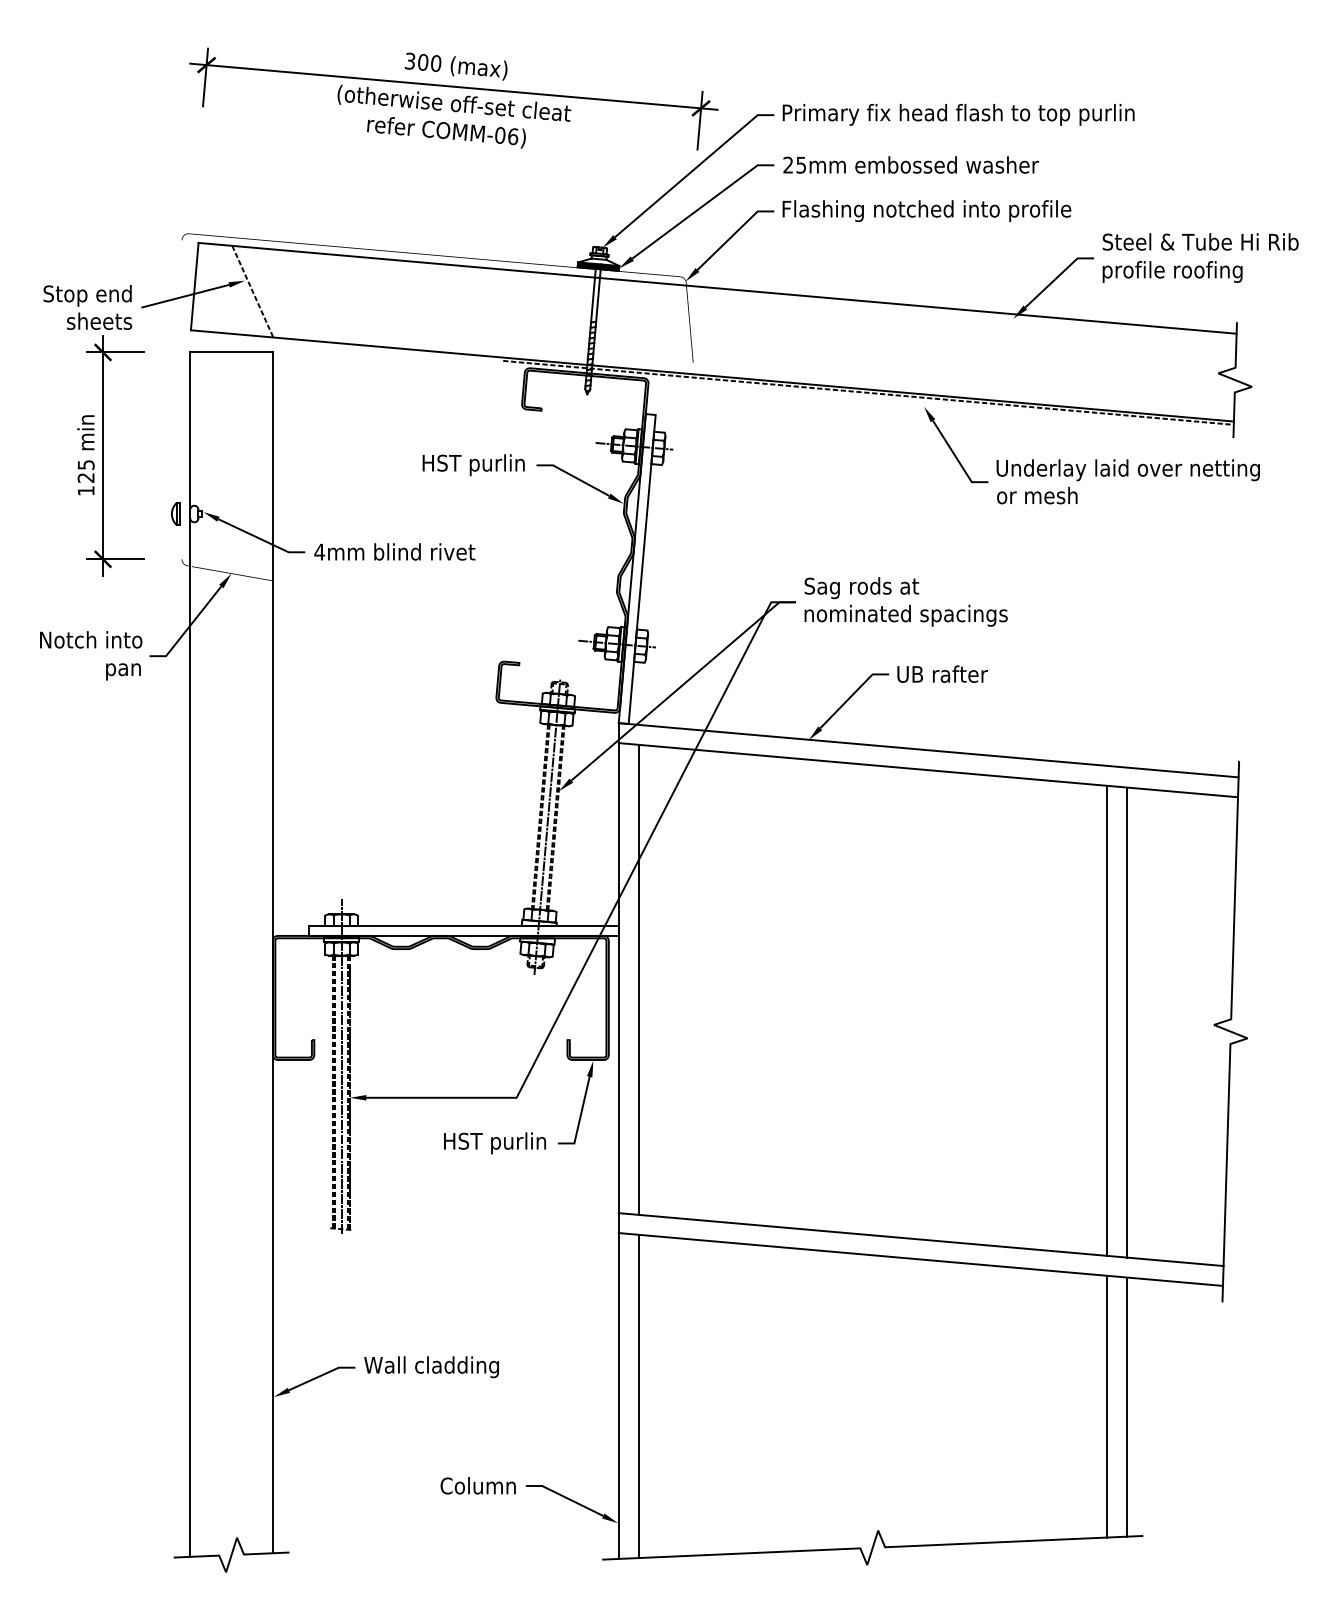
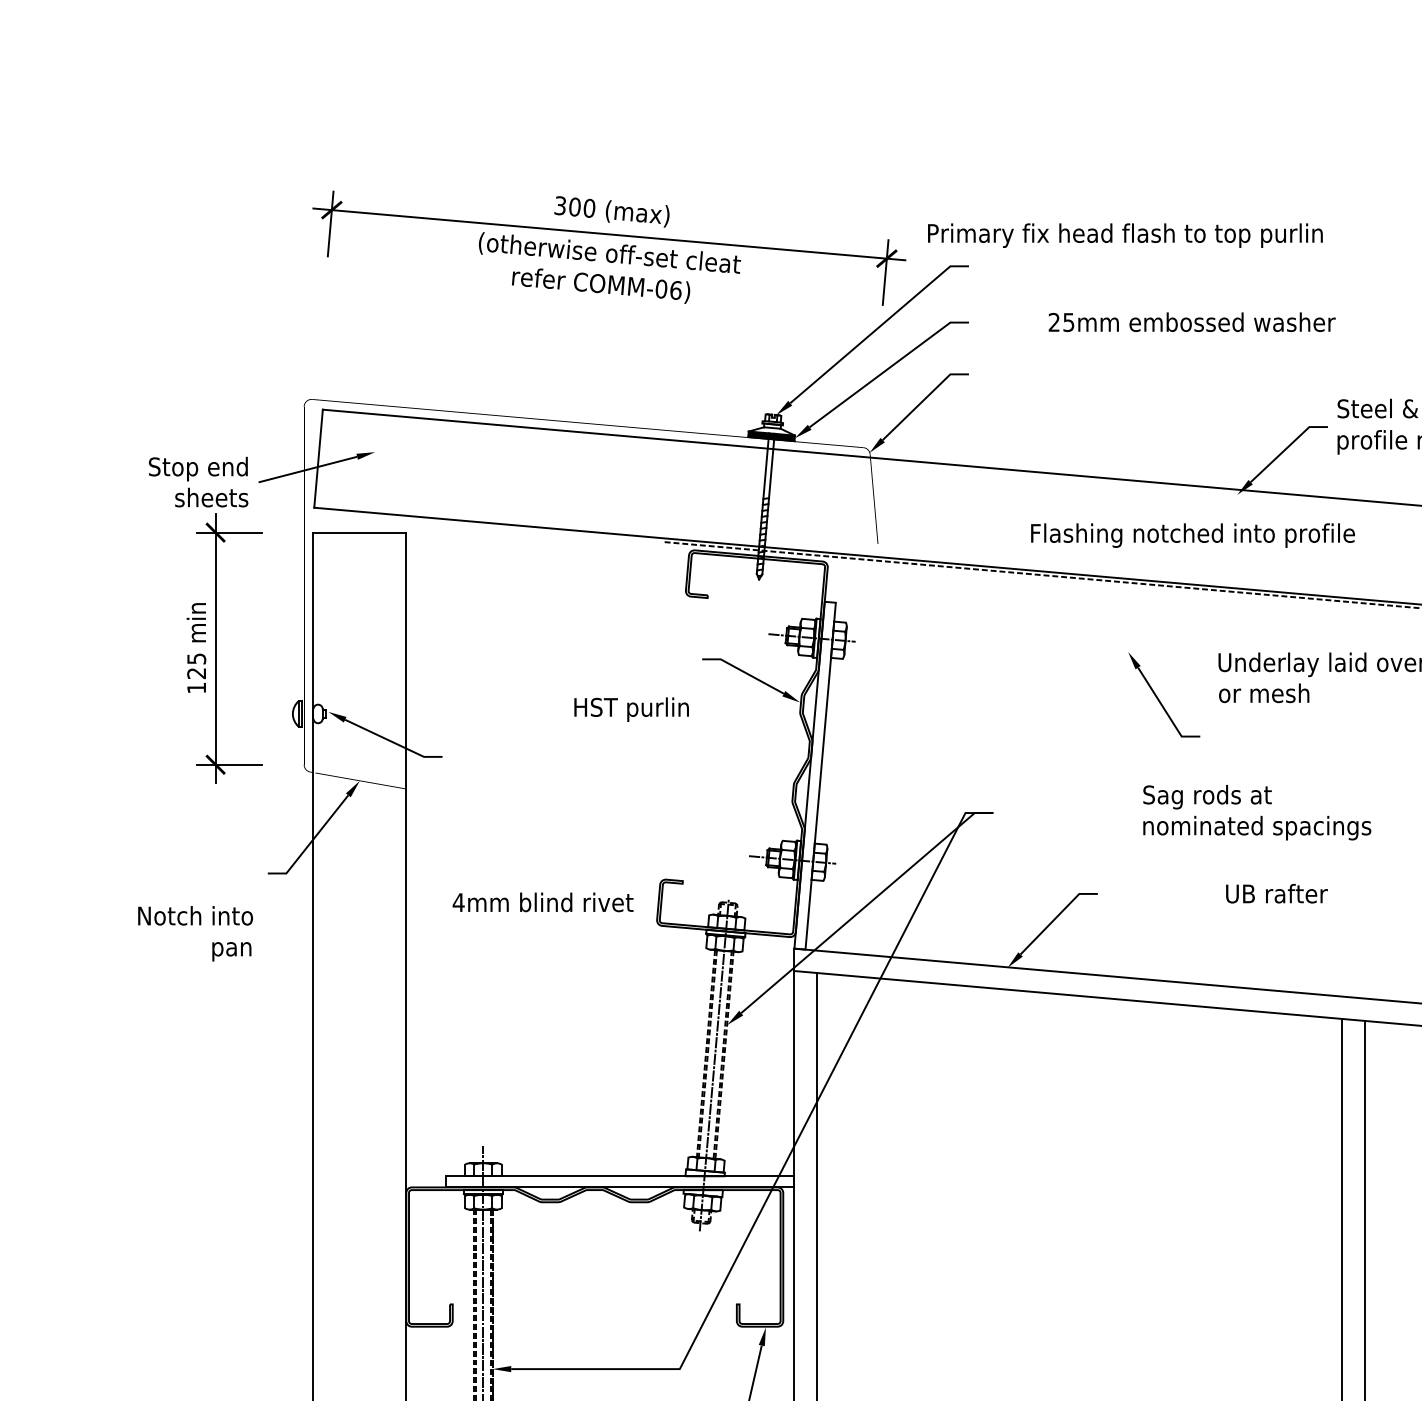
text: (958, 114) -> (1125, 235), moved
text: (910, 164) -> (1191, 321), moved
text: (926, 211) -> (1192, 536), moved
line: (252, 291) -> (383, 464), removed
part: (956, 445) -> (1164, 695), moved
text: (473, 465) -> (631, 709), moved
text: (394, 551) -> (542, 901), moved
text: (905, 601) -> (1256, 812), moved
text: (91, 655) -> (195, 933), moved
text: (942, 673) -> (1276, 892), moved

